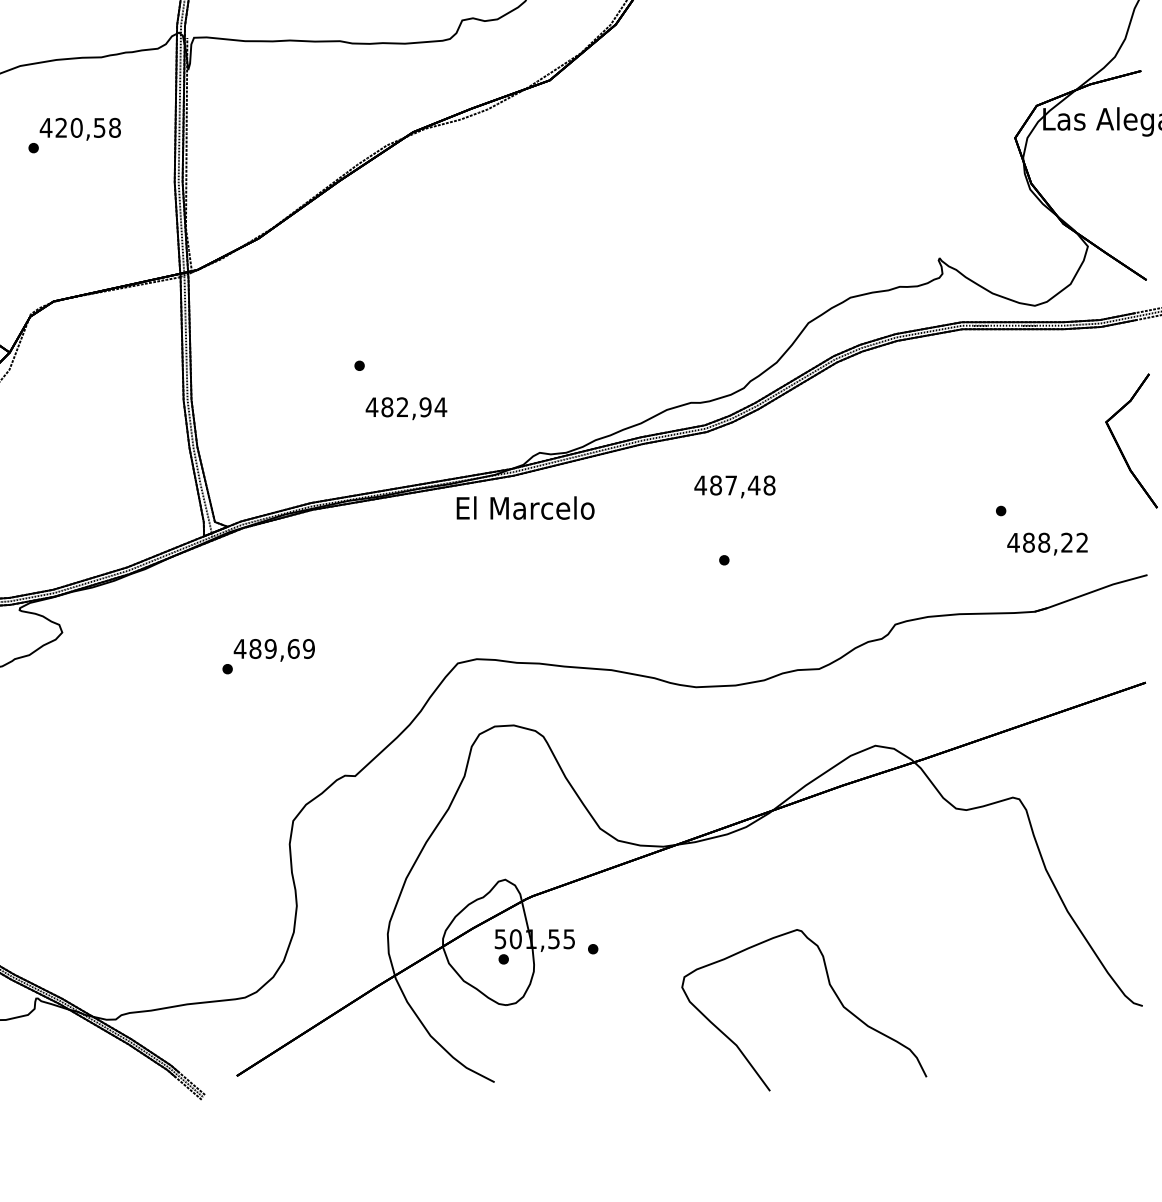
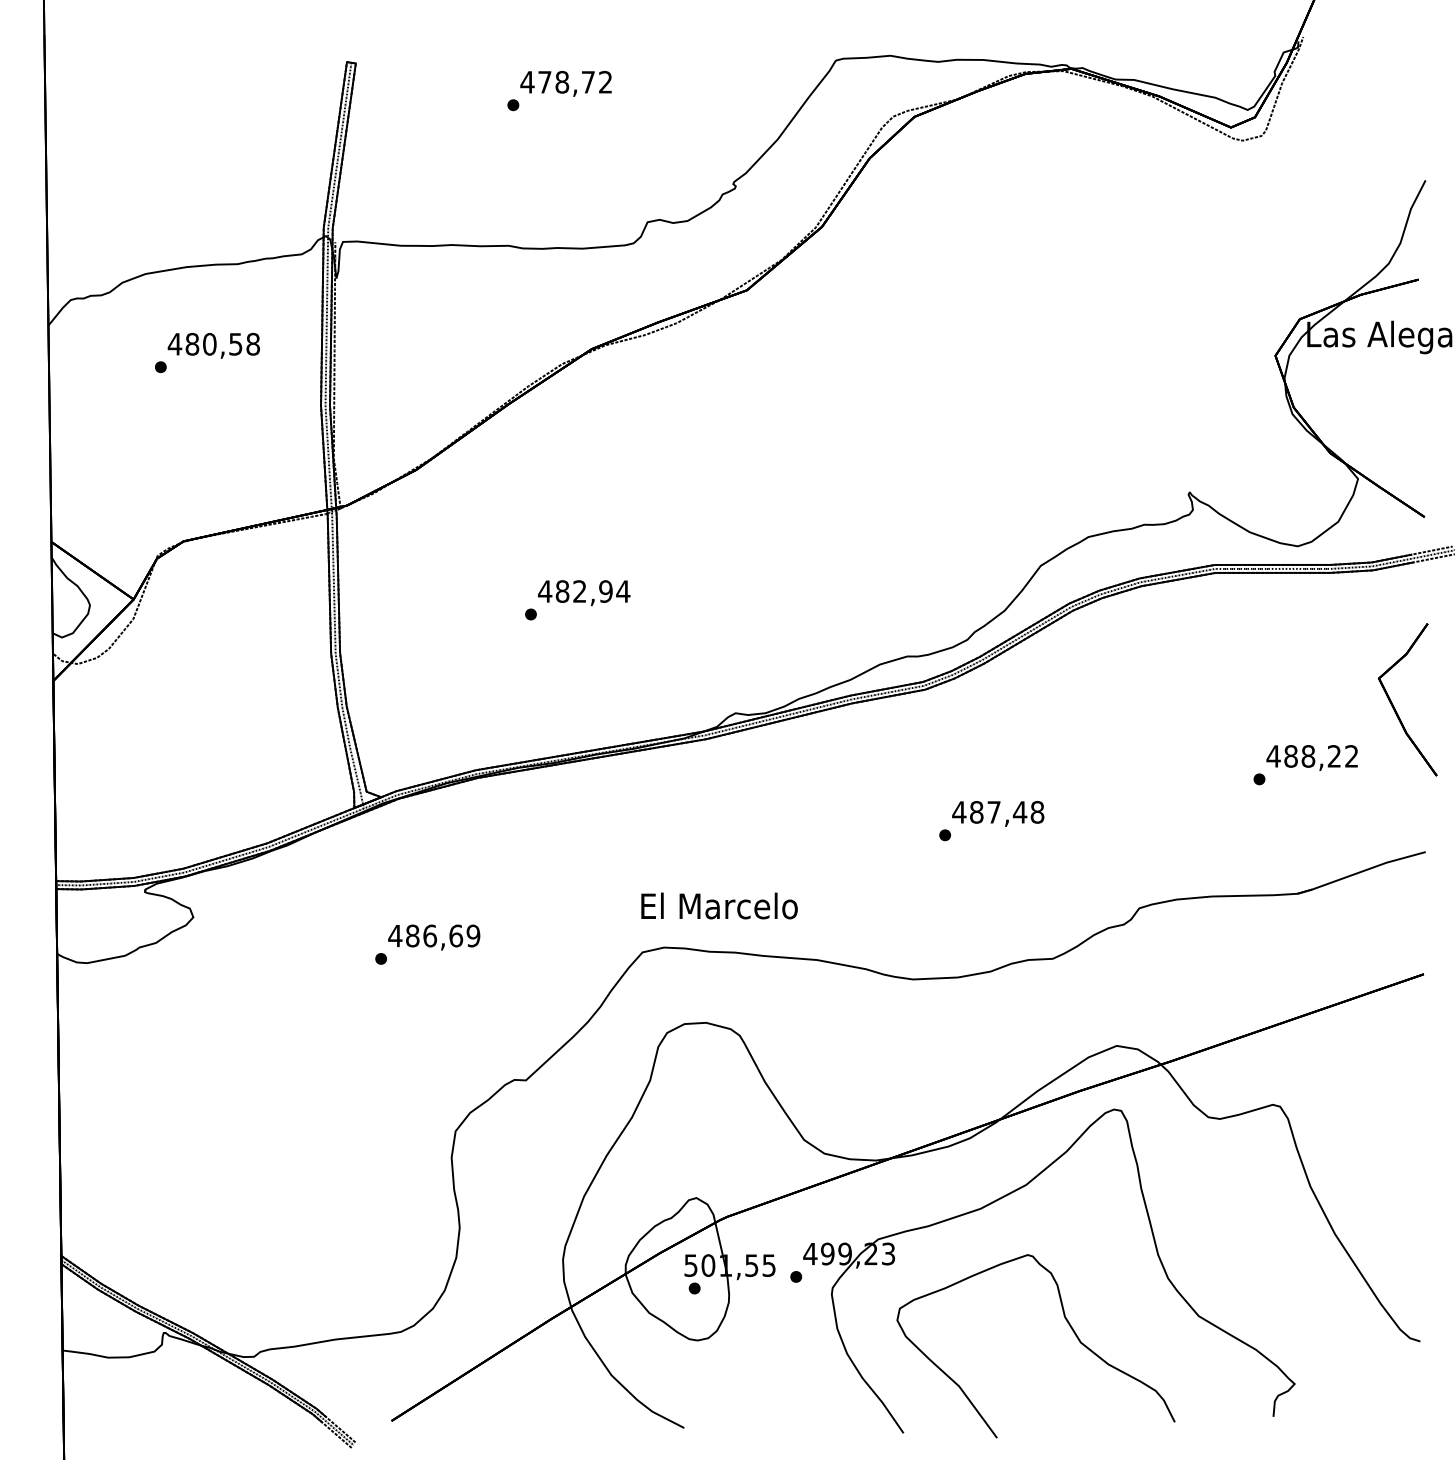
text: (61, 128) -> (192, 344), 420,58 -> 480,58
text: (406, 409) -> (584, 593), moved
text: (735, 486) -> (998, 813), moved
text: (525, 507) -> (719, 905), moved
text: (1046, 543) -> (1311, 757), moved
text: (271, 648) -> (430, 935), 489,69 -> 486,69
part: (781, 876) -> (1010, 1194), added

